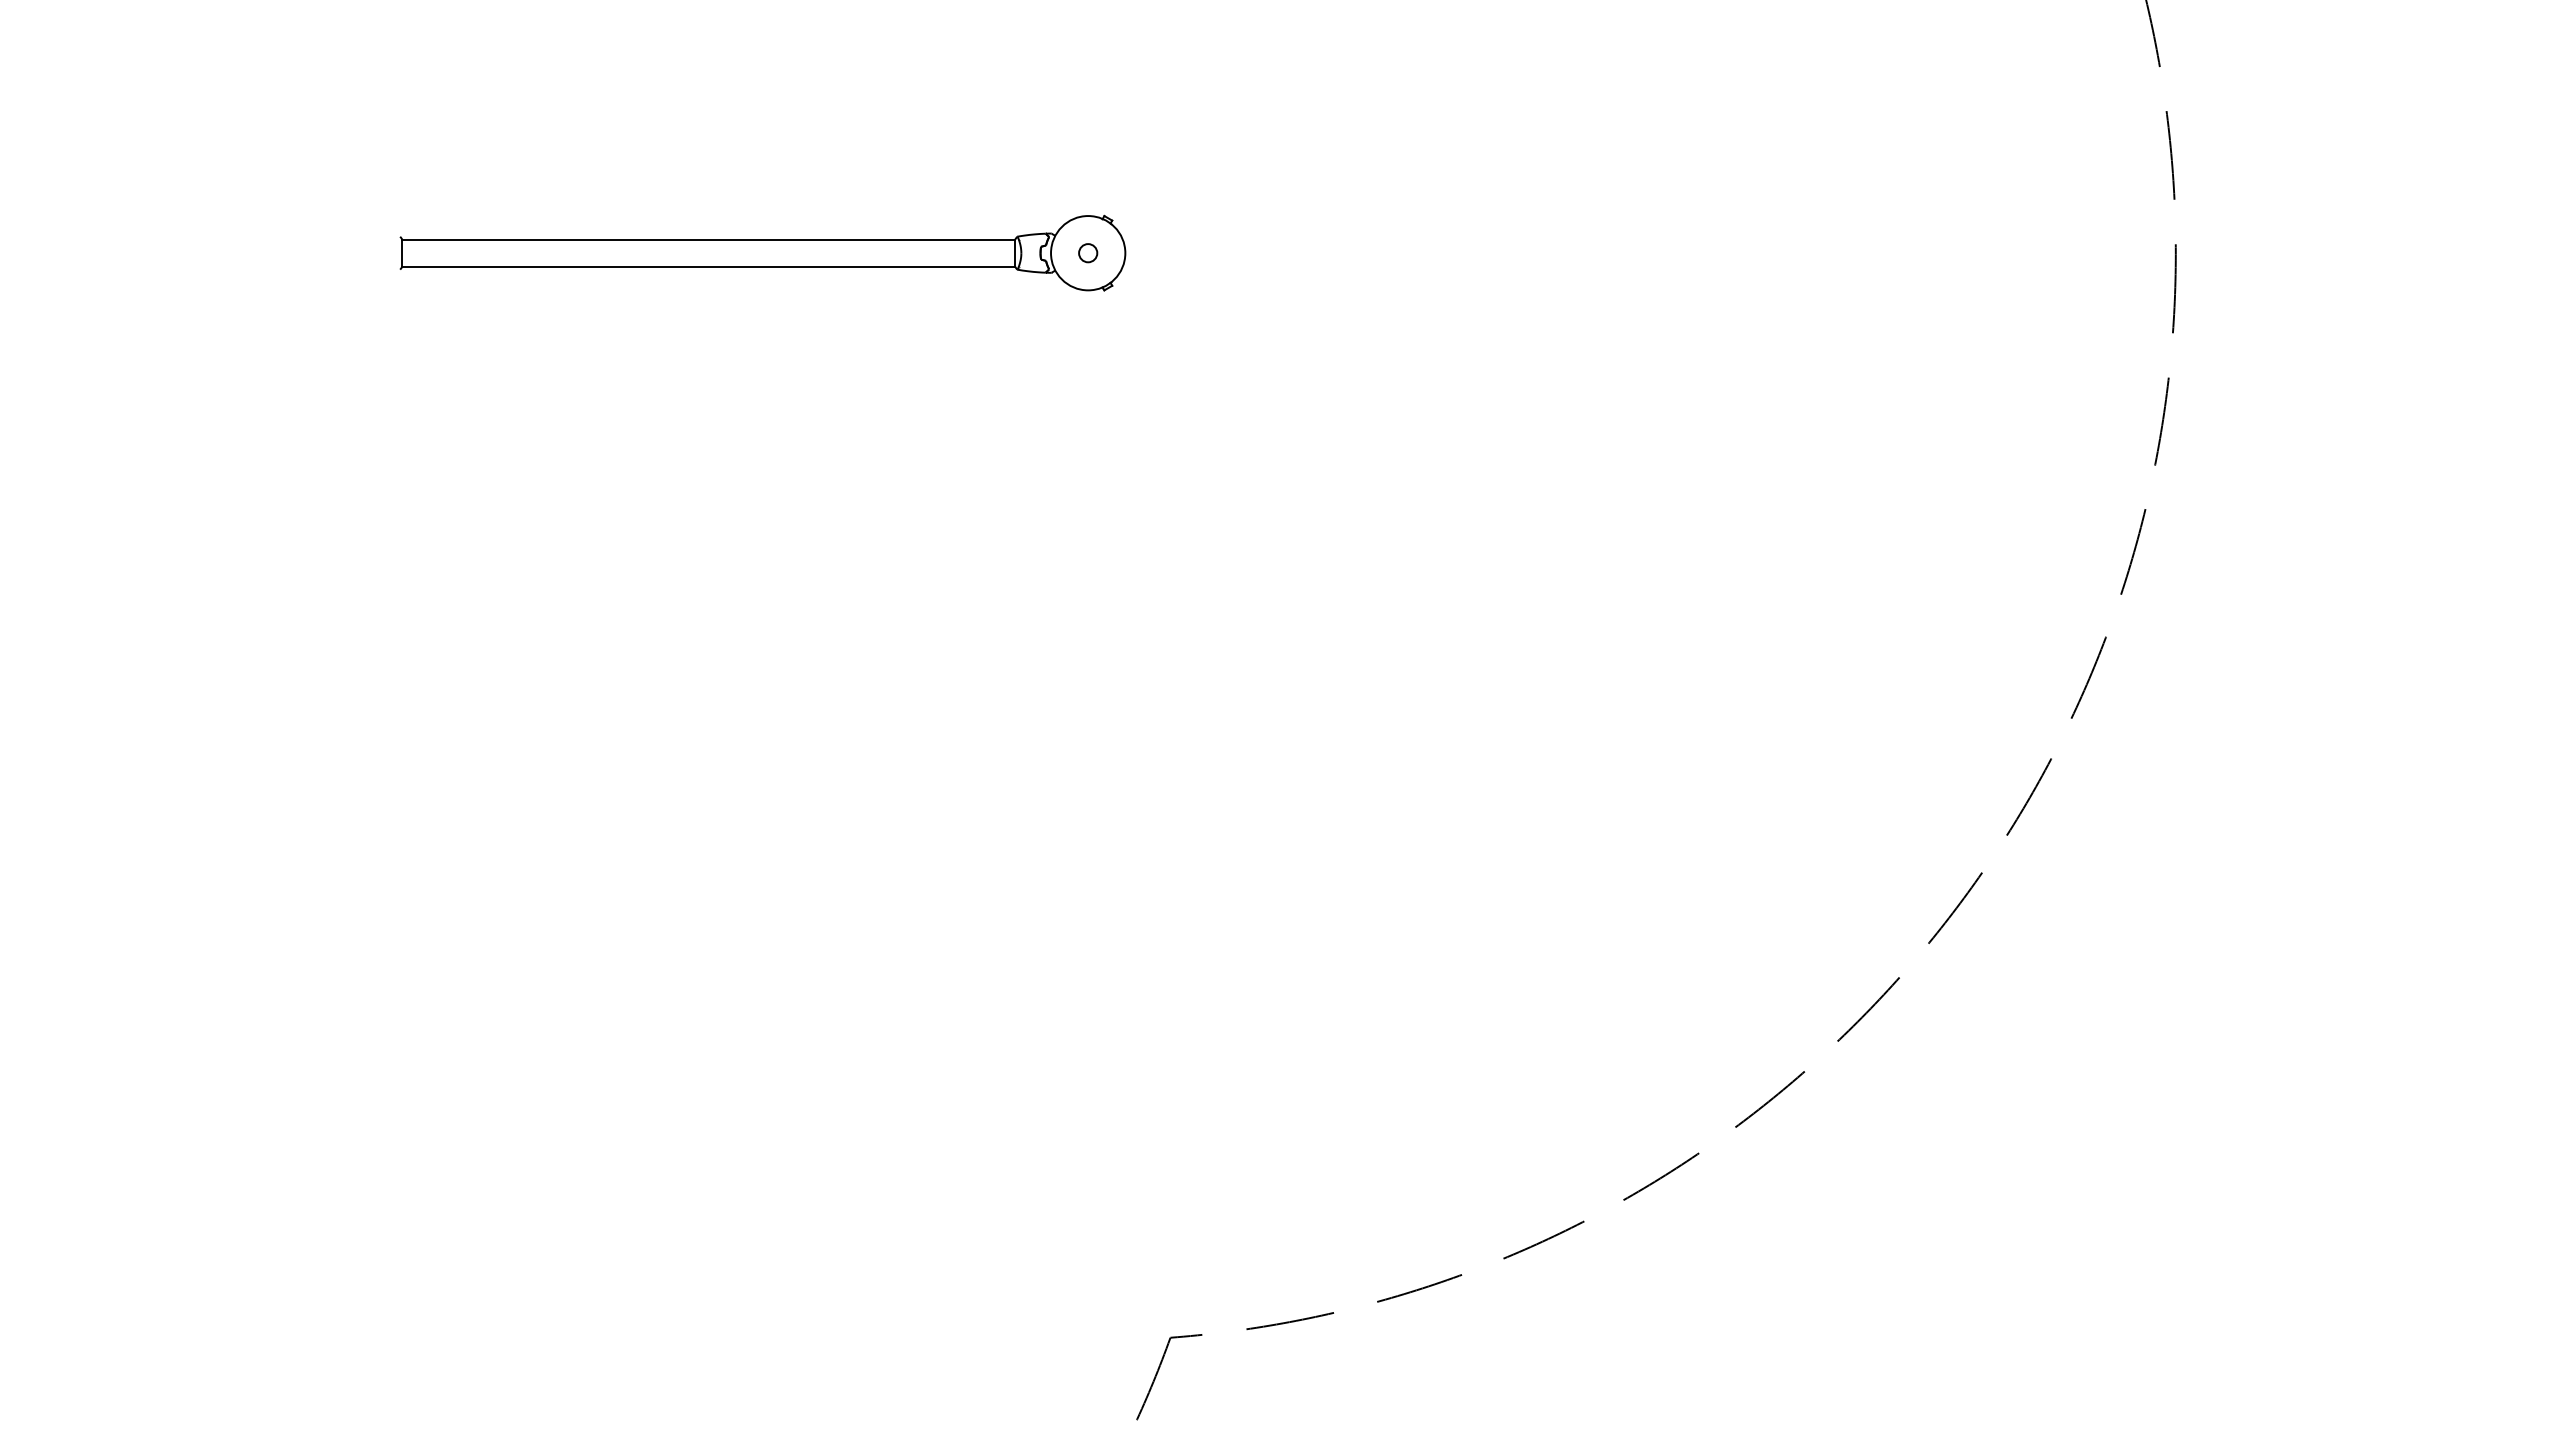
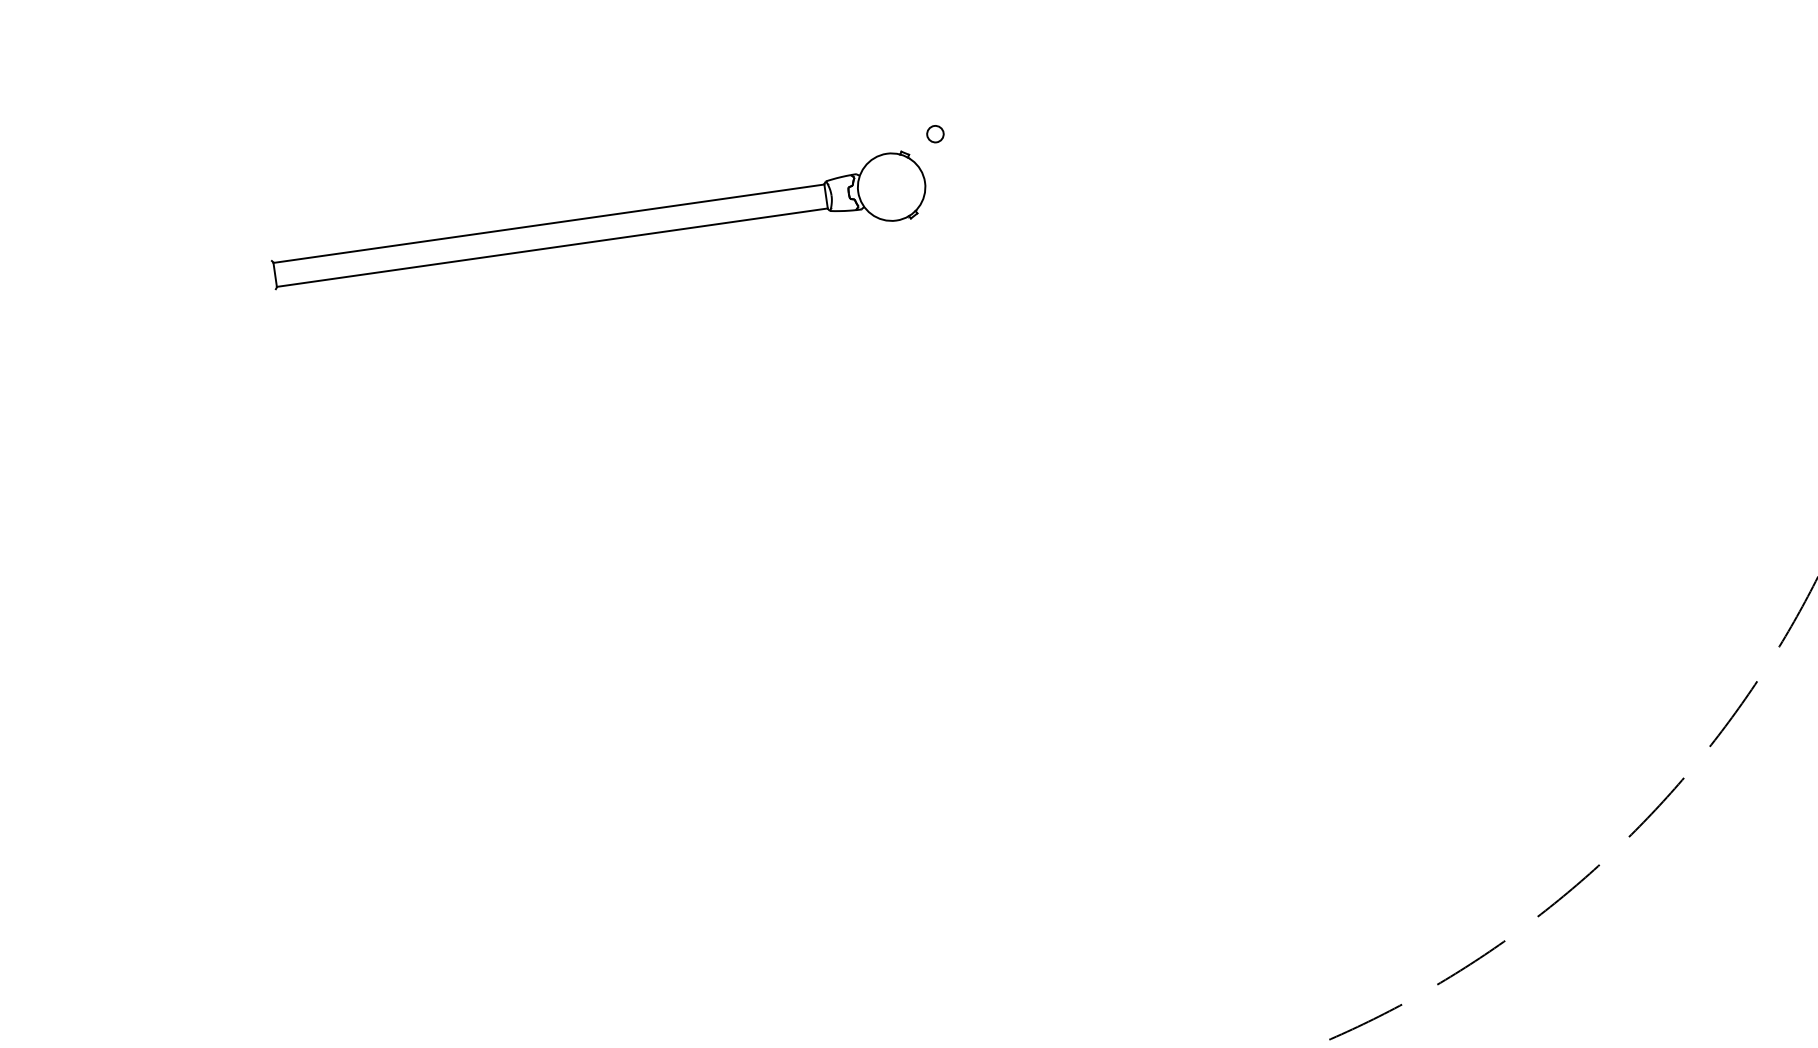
part: (762, 252) -> (598, 228), moved

